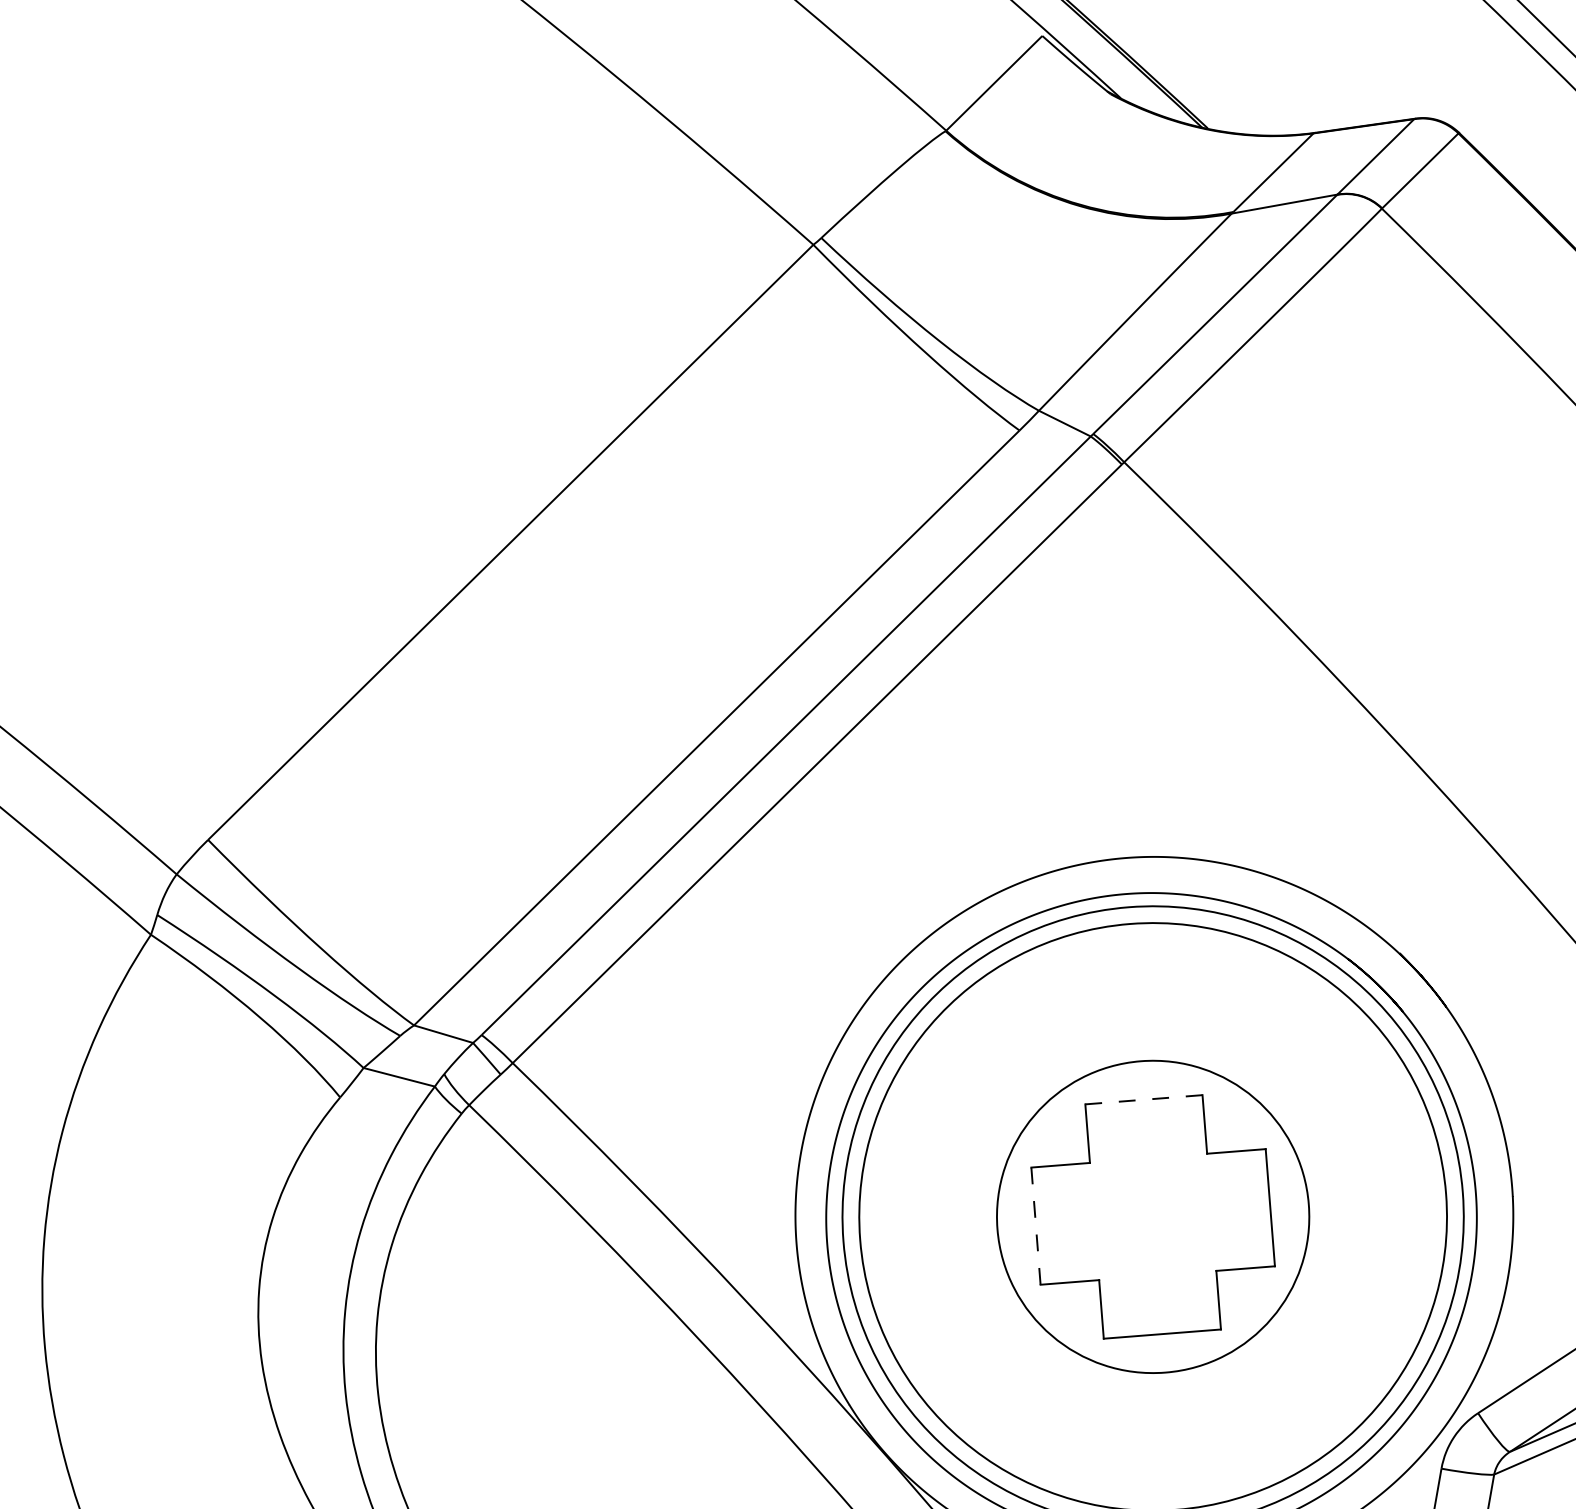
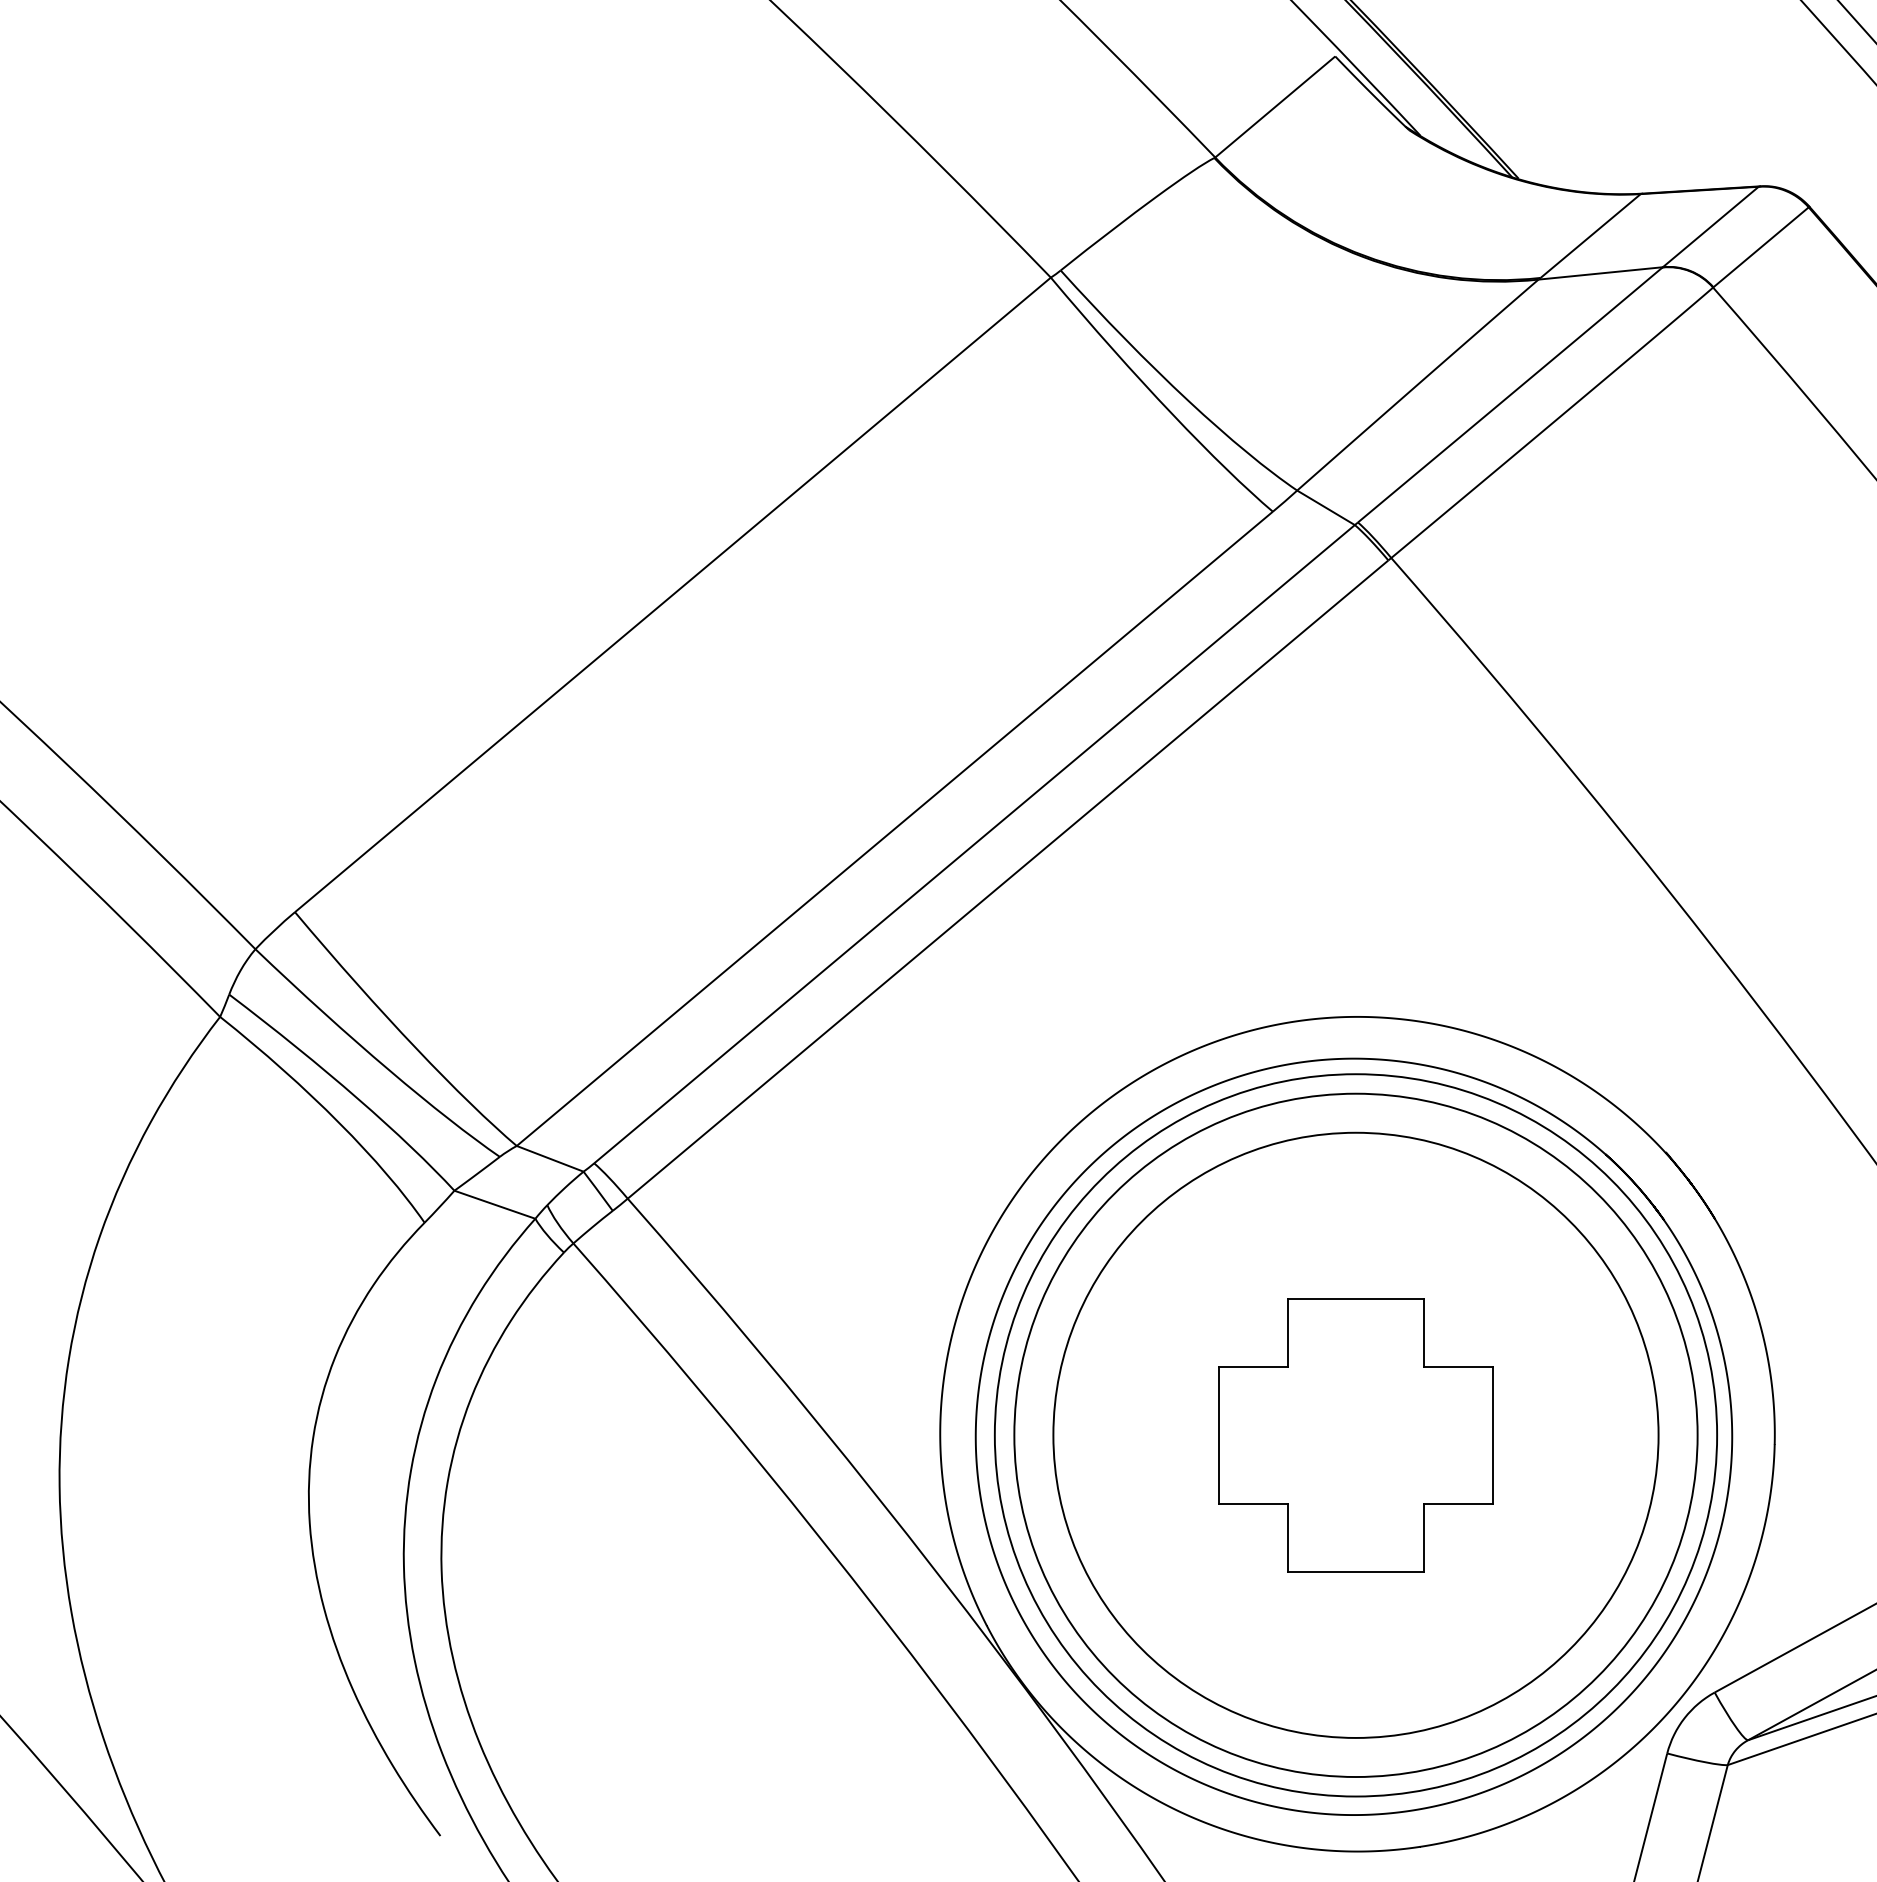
line: (1144, 1099) -> (1356, 1298), dashed -> solid
circle: (1152, 1216) -> (1355, 1434), size x1.67
line: (1036, 1225) -> (1219, 1434), dashed -> solid

